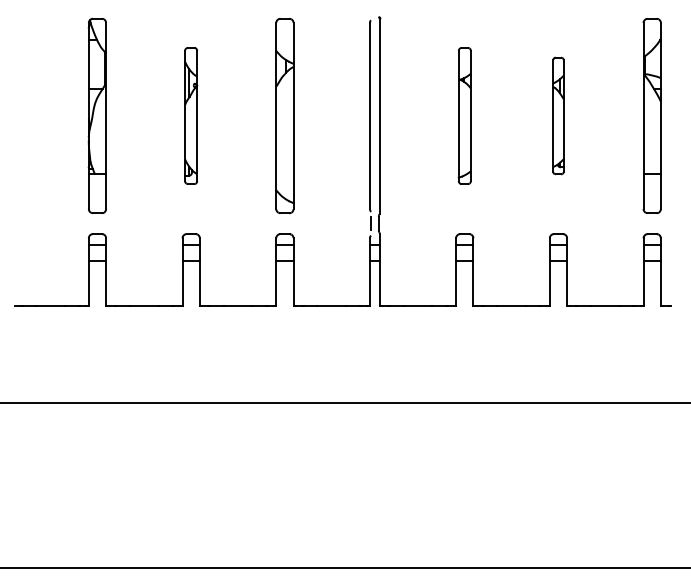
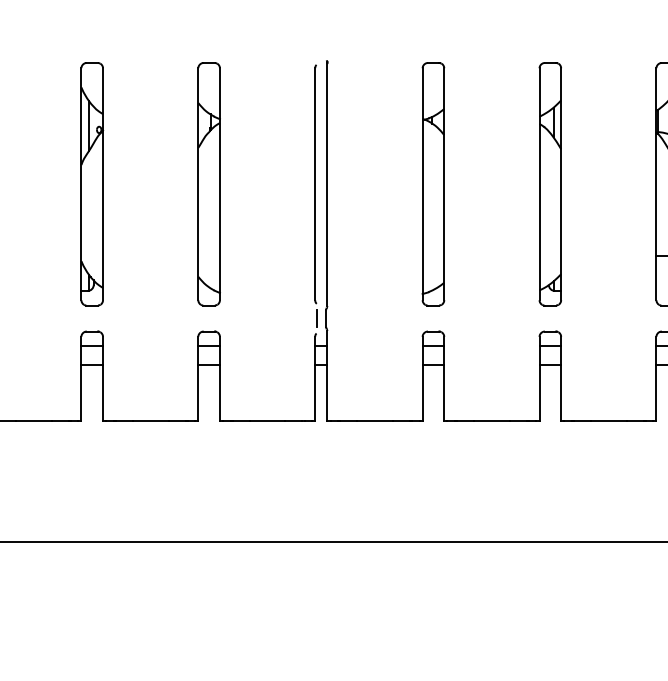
part: (190, 115) -> (91, 183), size x1.43
part: (464, 115) -> (433, 183), size x1.43
part: (558, 115) -> (550, 183), size x1.67

